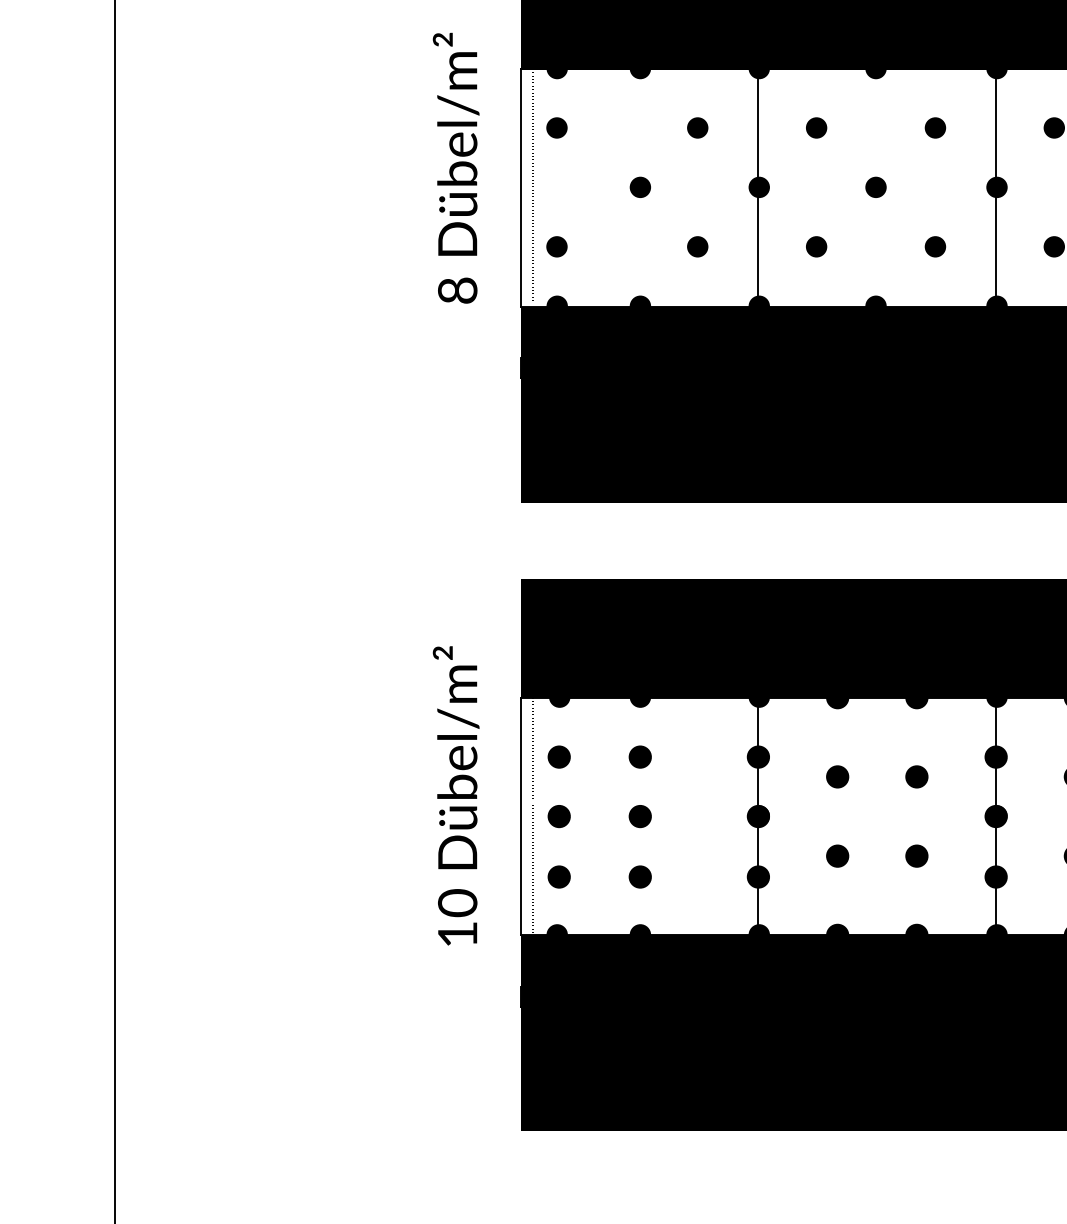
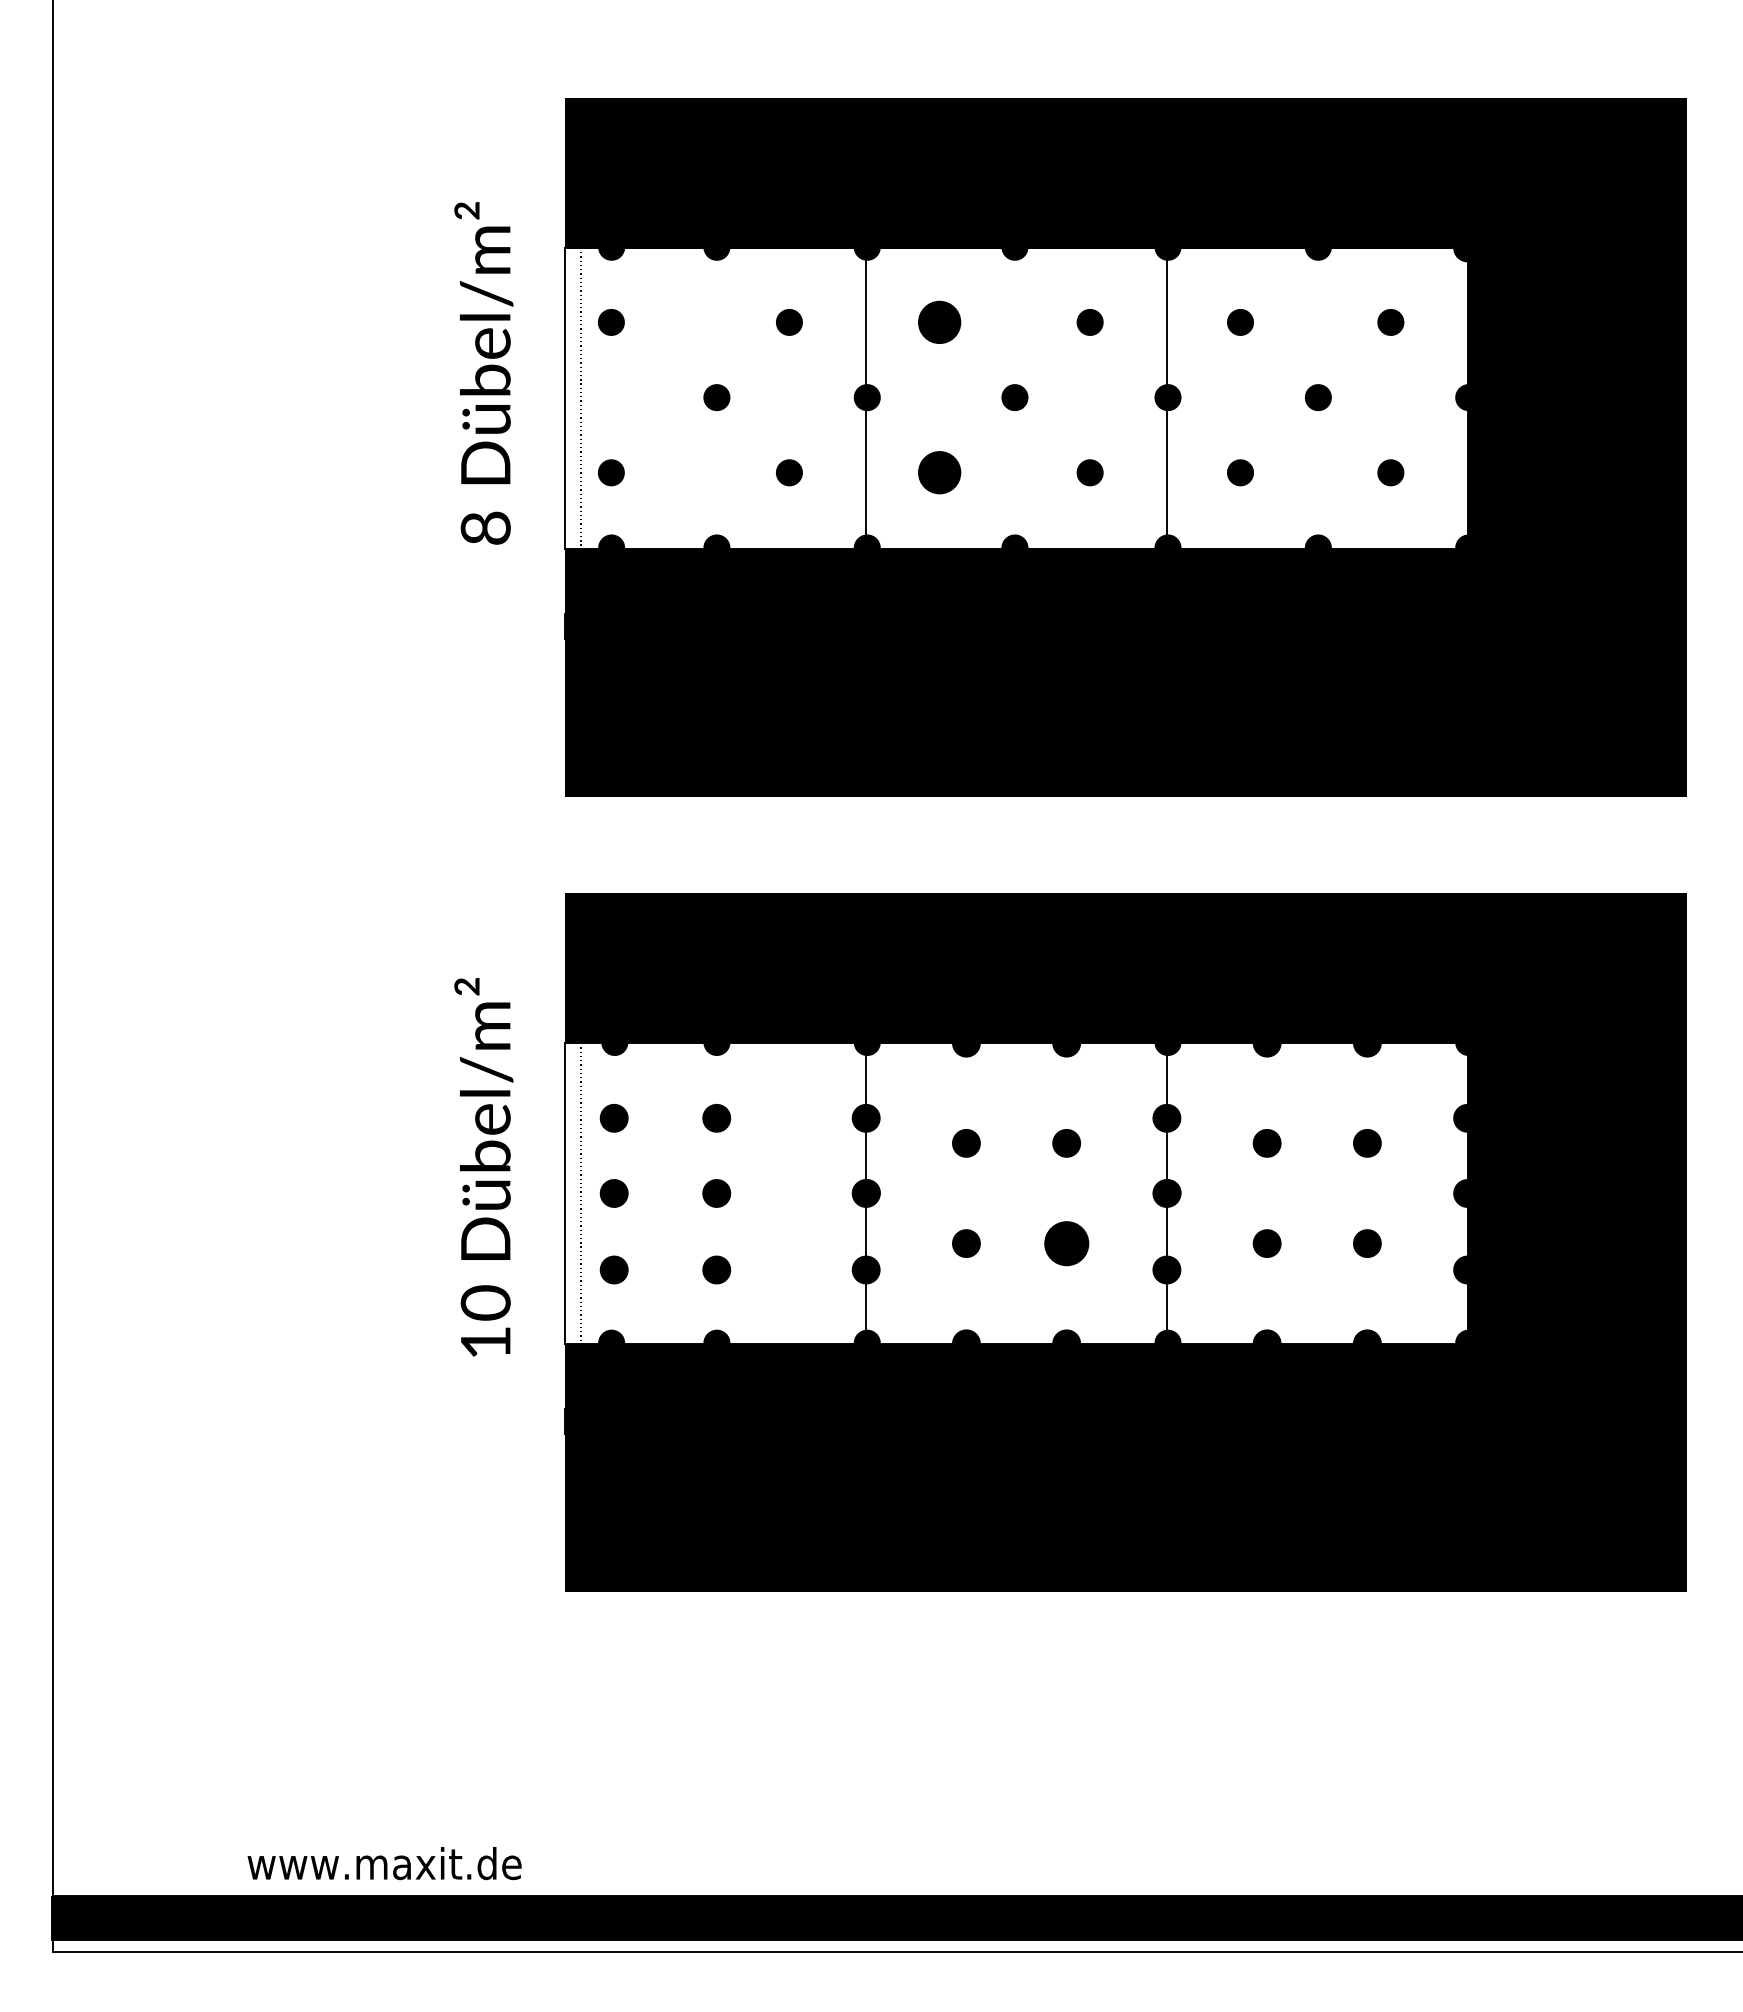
part: (816, 128) -> (939, 322), size x1.6
part: (816, 246) -> (939, 472), size x1.6
part: (916, 856) -> (1066, 1243), size x1.6

